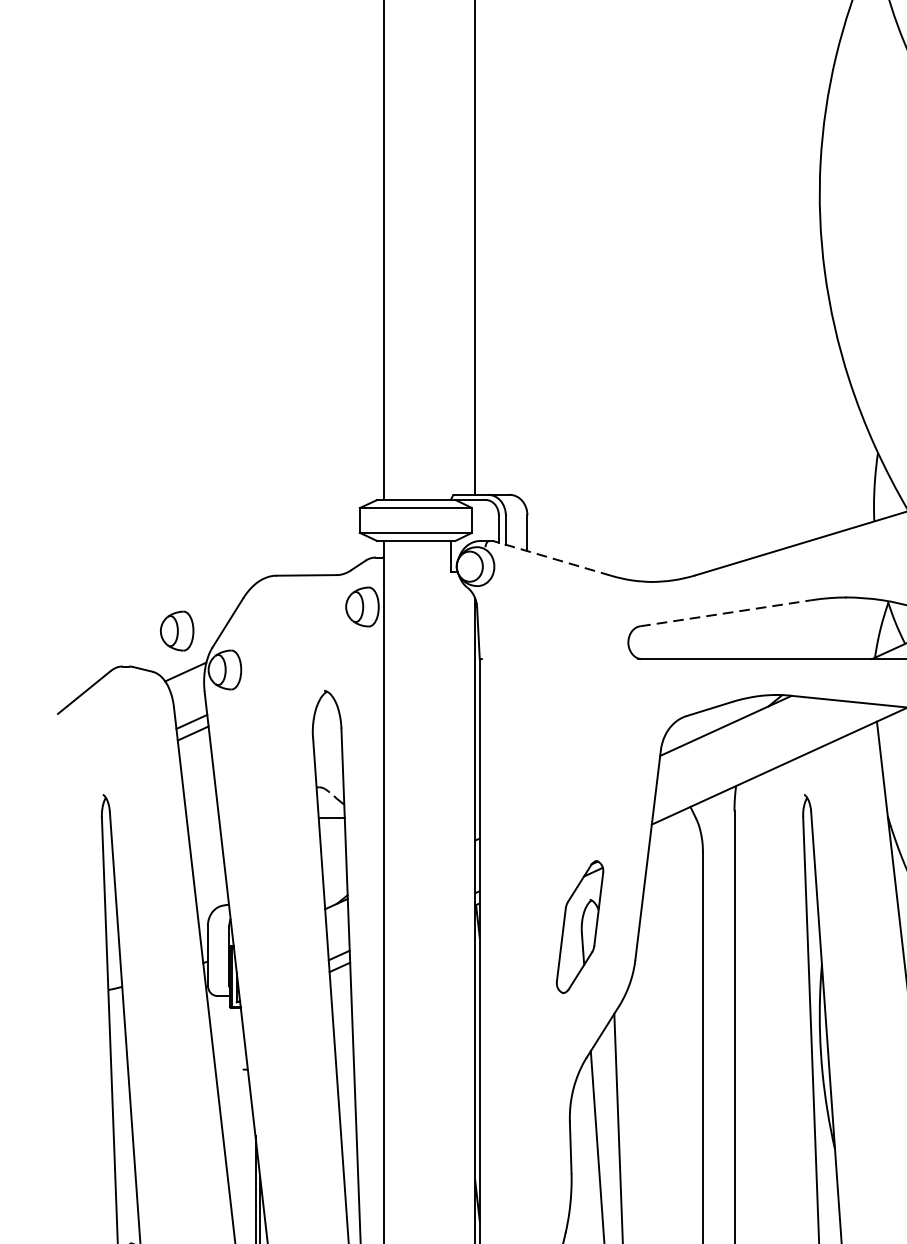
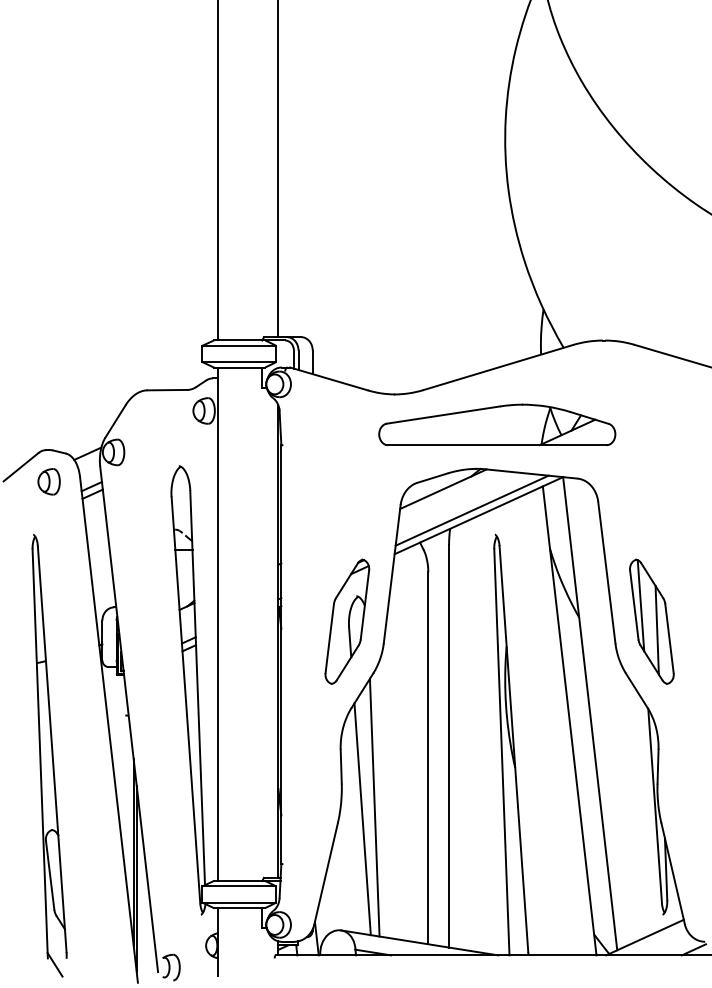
line: (551, 557) -> (328, 378), dashed -> solid
line: (726, 613) -> (443, 415), dashed -> solid
part: (176, 630) -> (48, 481), moved
line: (768, 758) -> (471, 510), added
part: (580, 926) -> (347, 621), size x1.43

